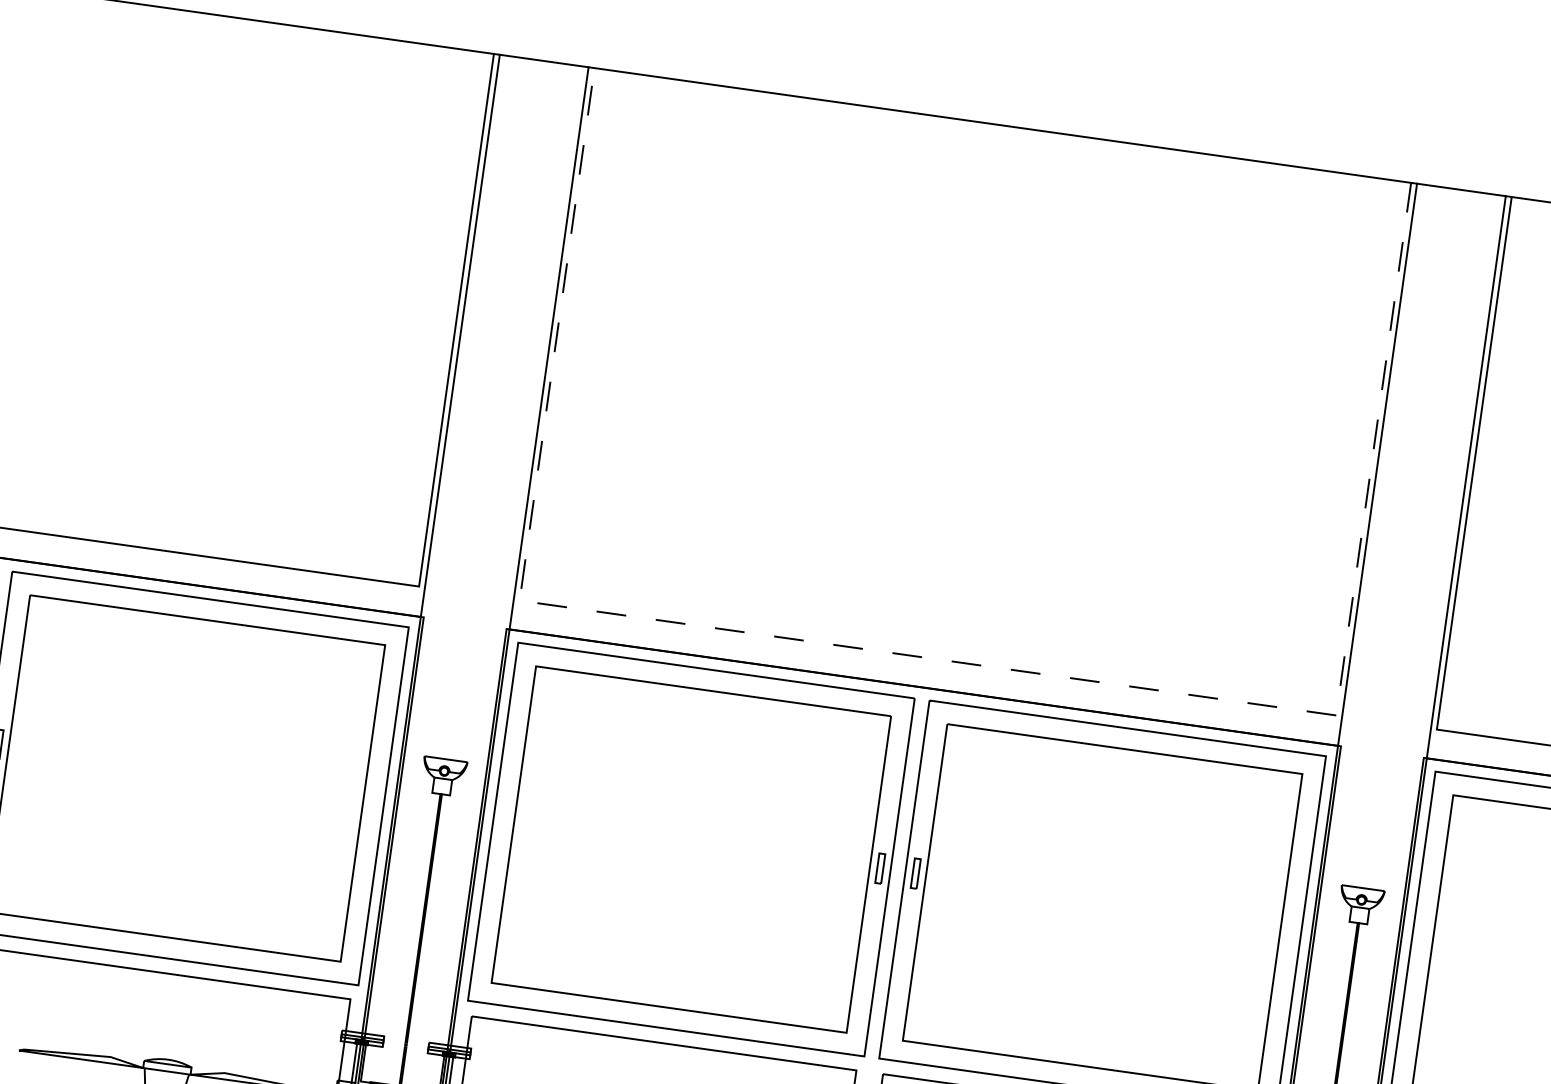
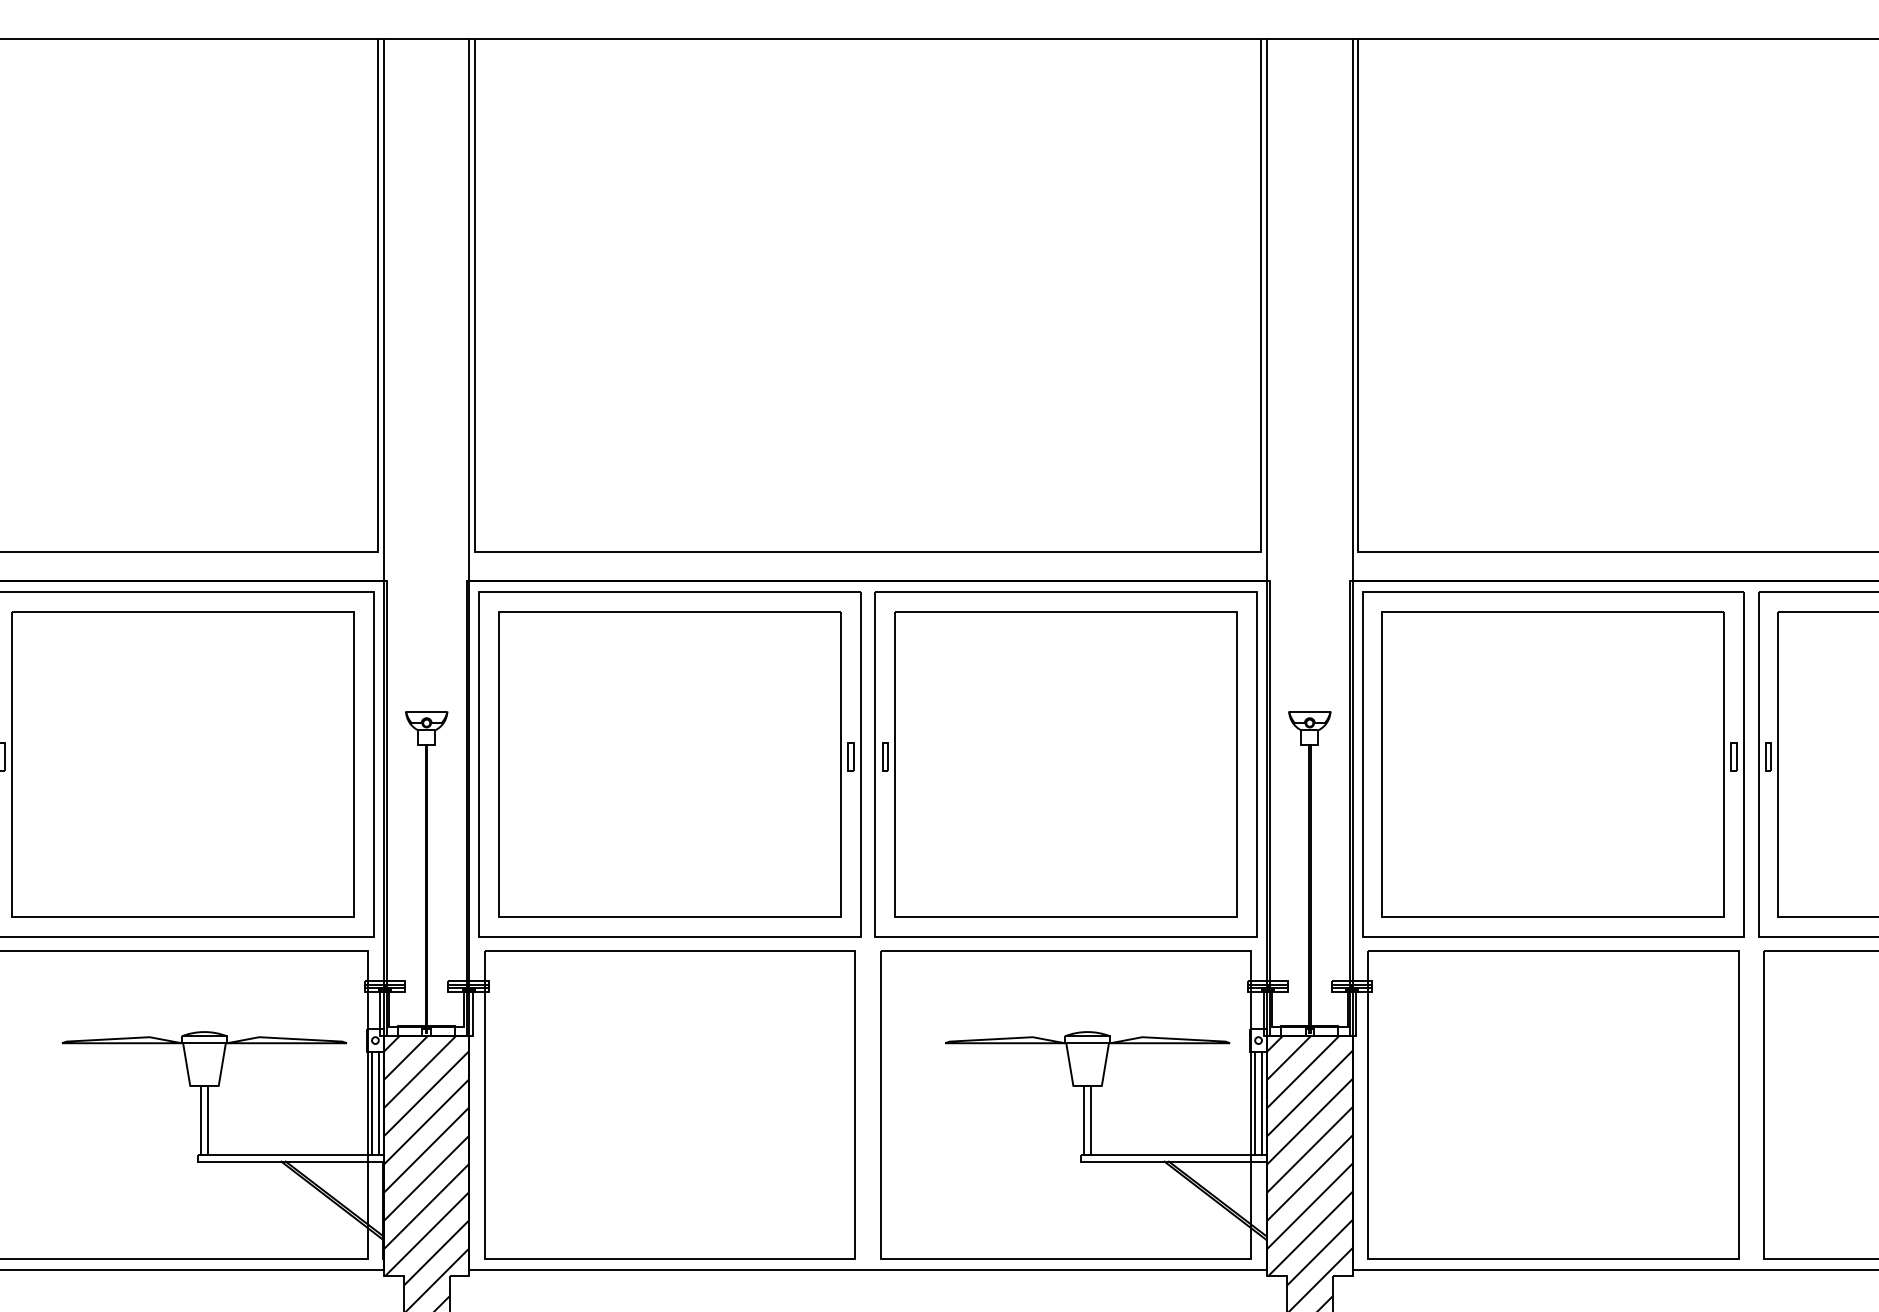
line: (927, 658) -> (867, 552), dashed -> solid

